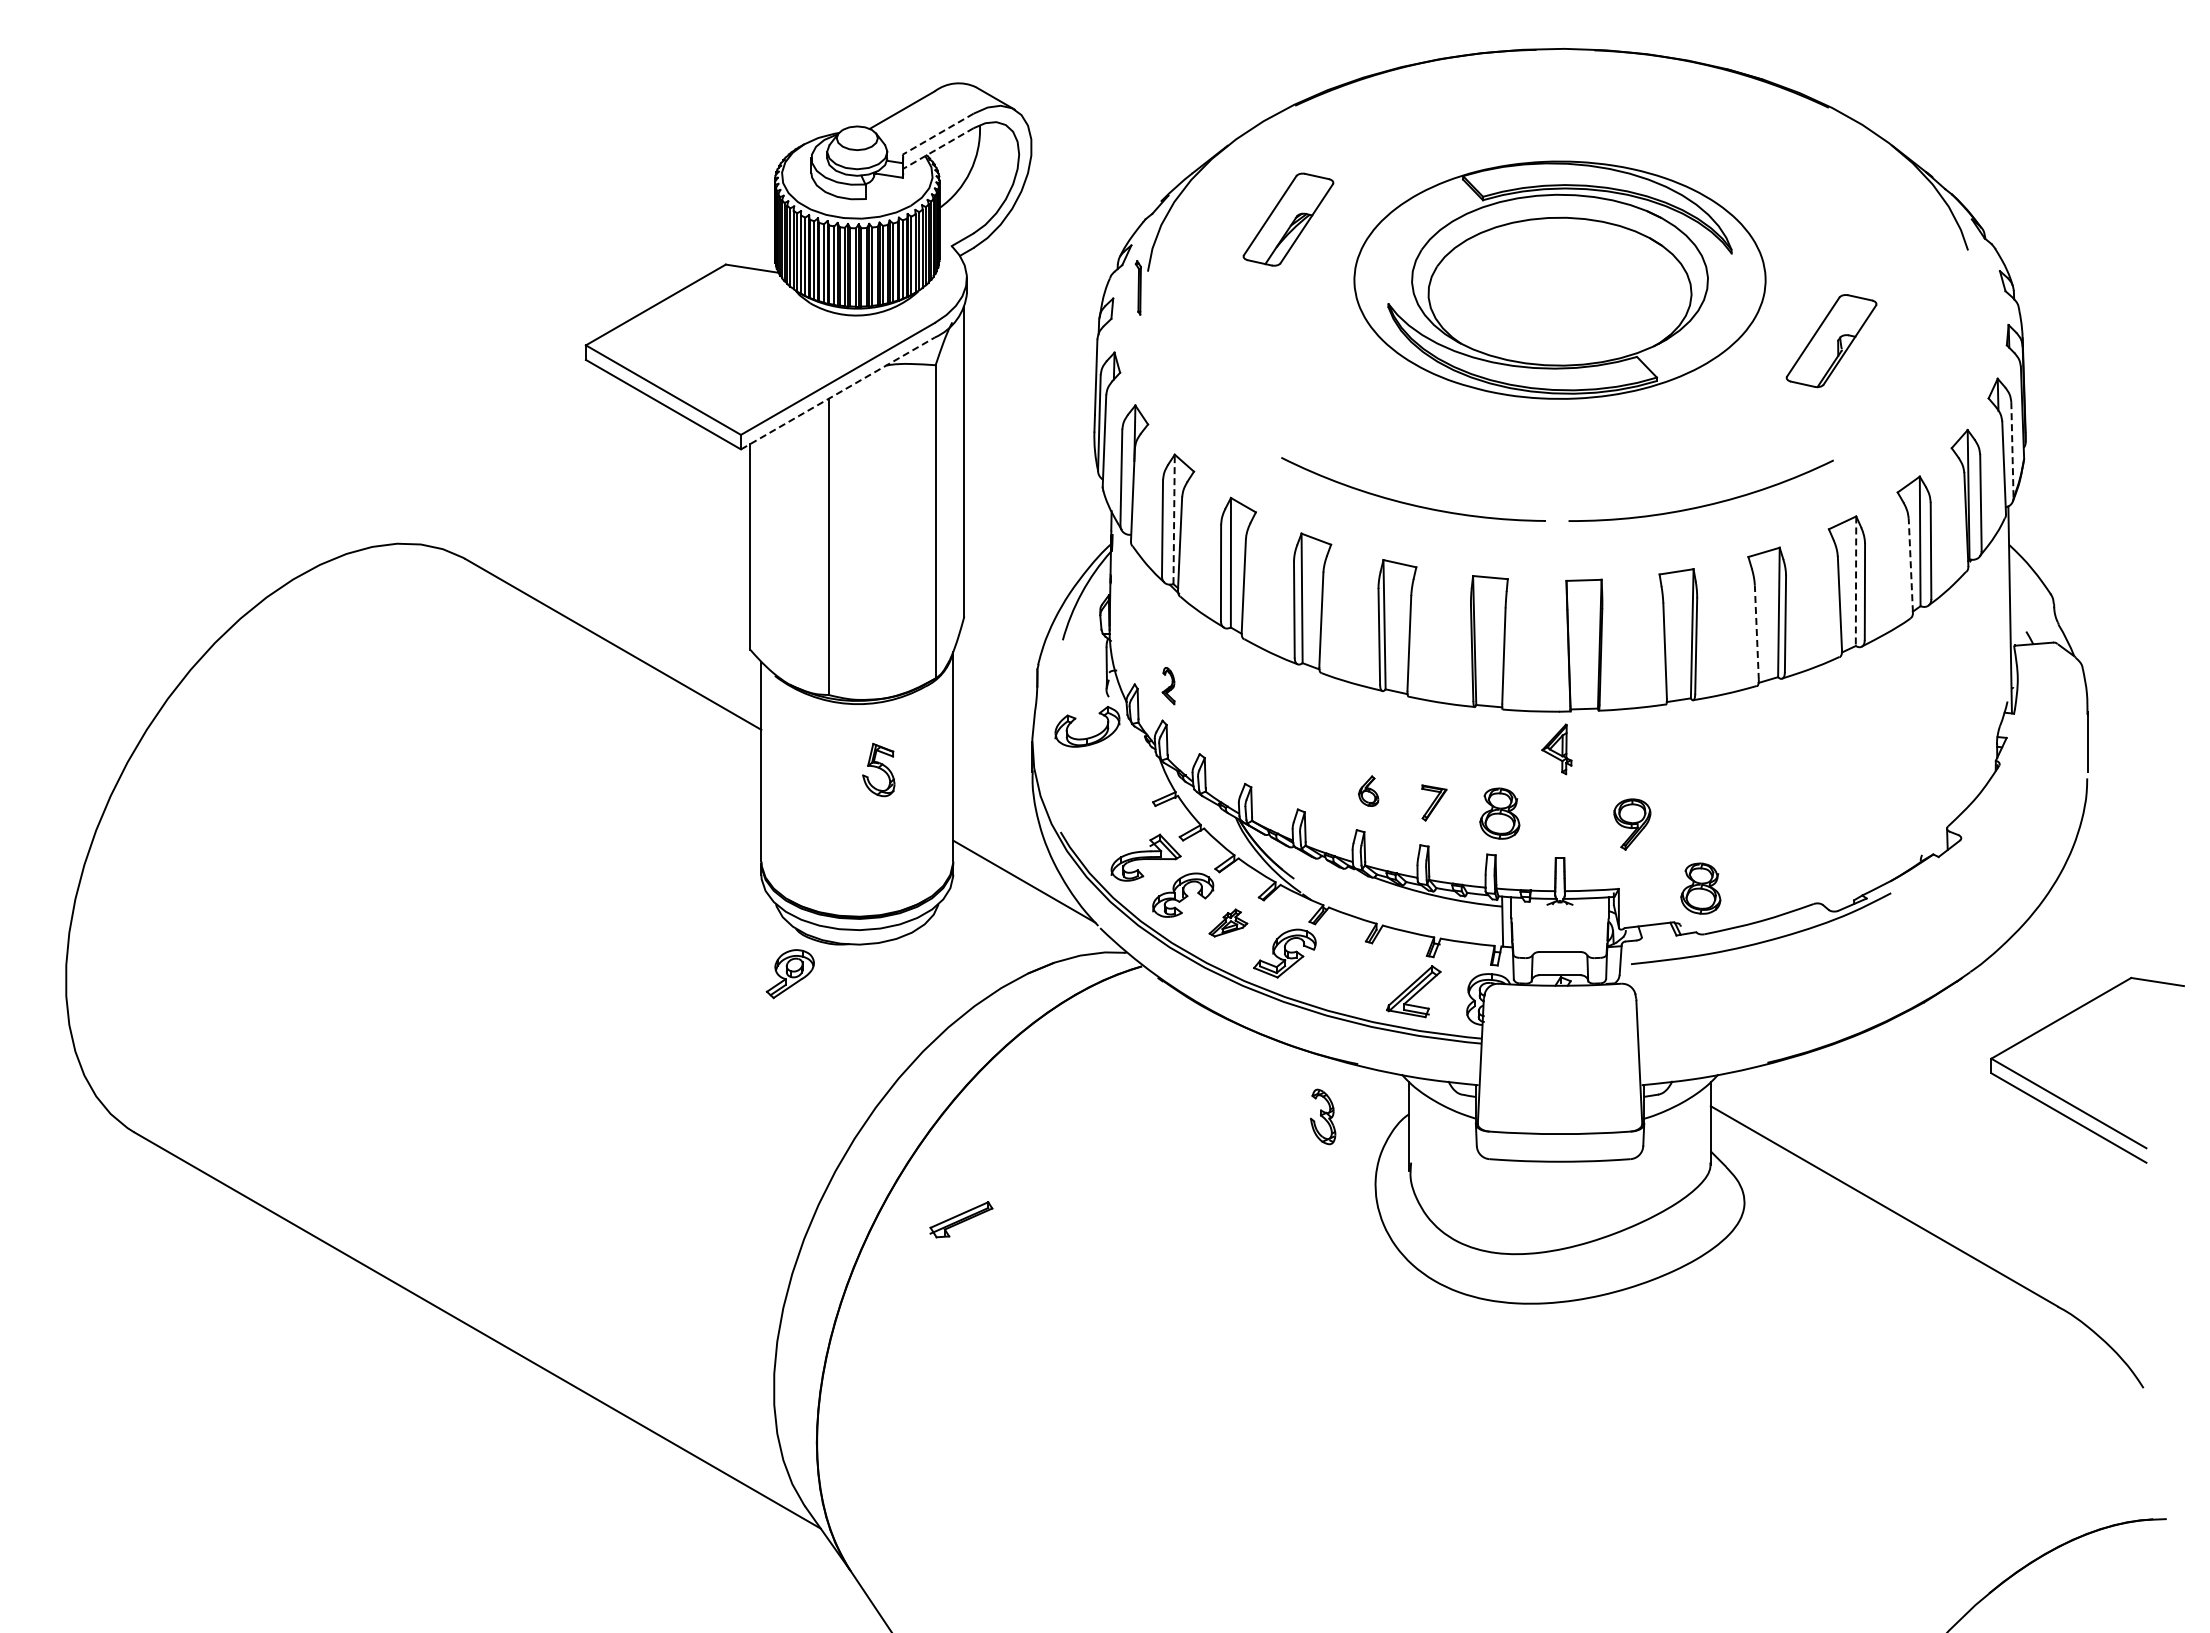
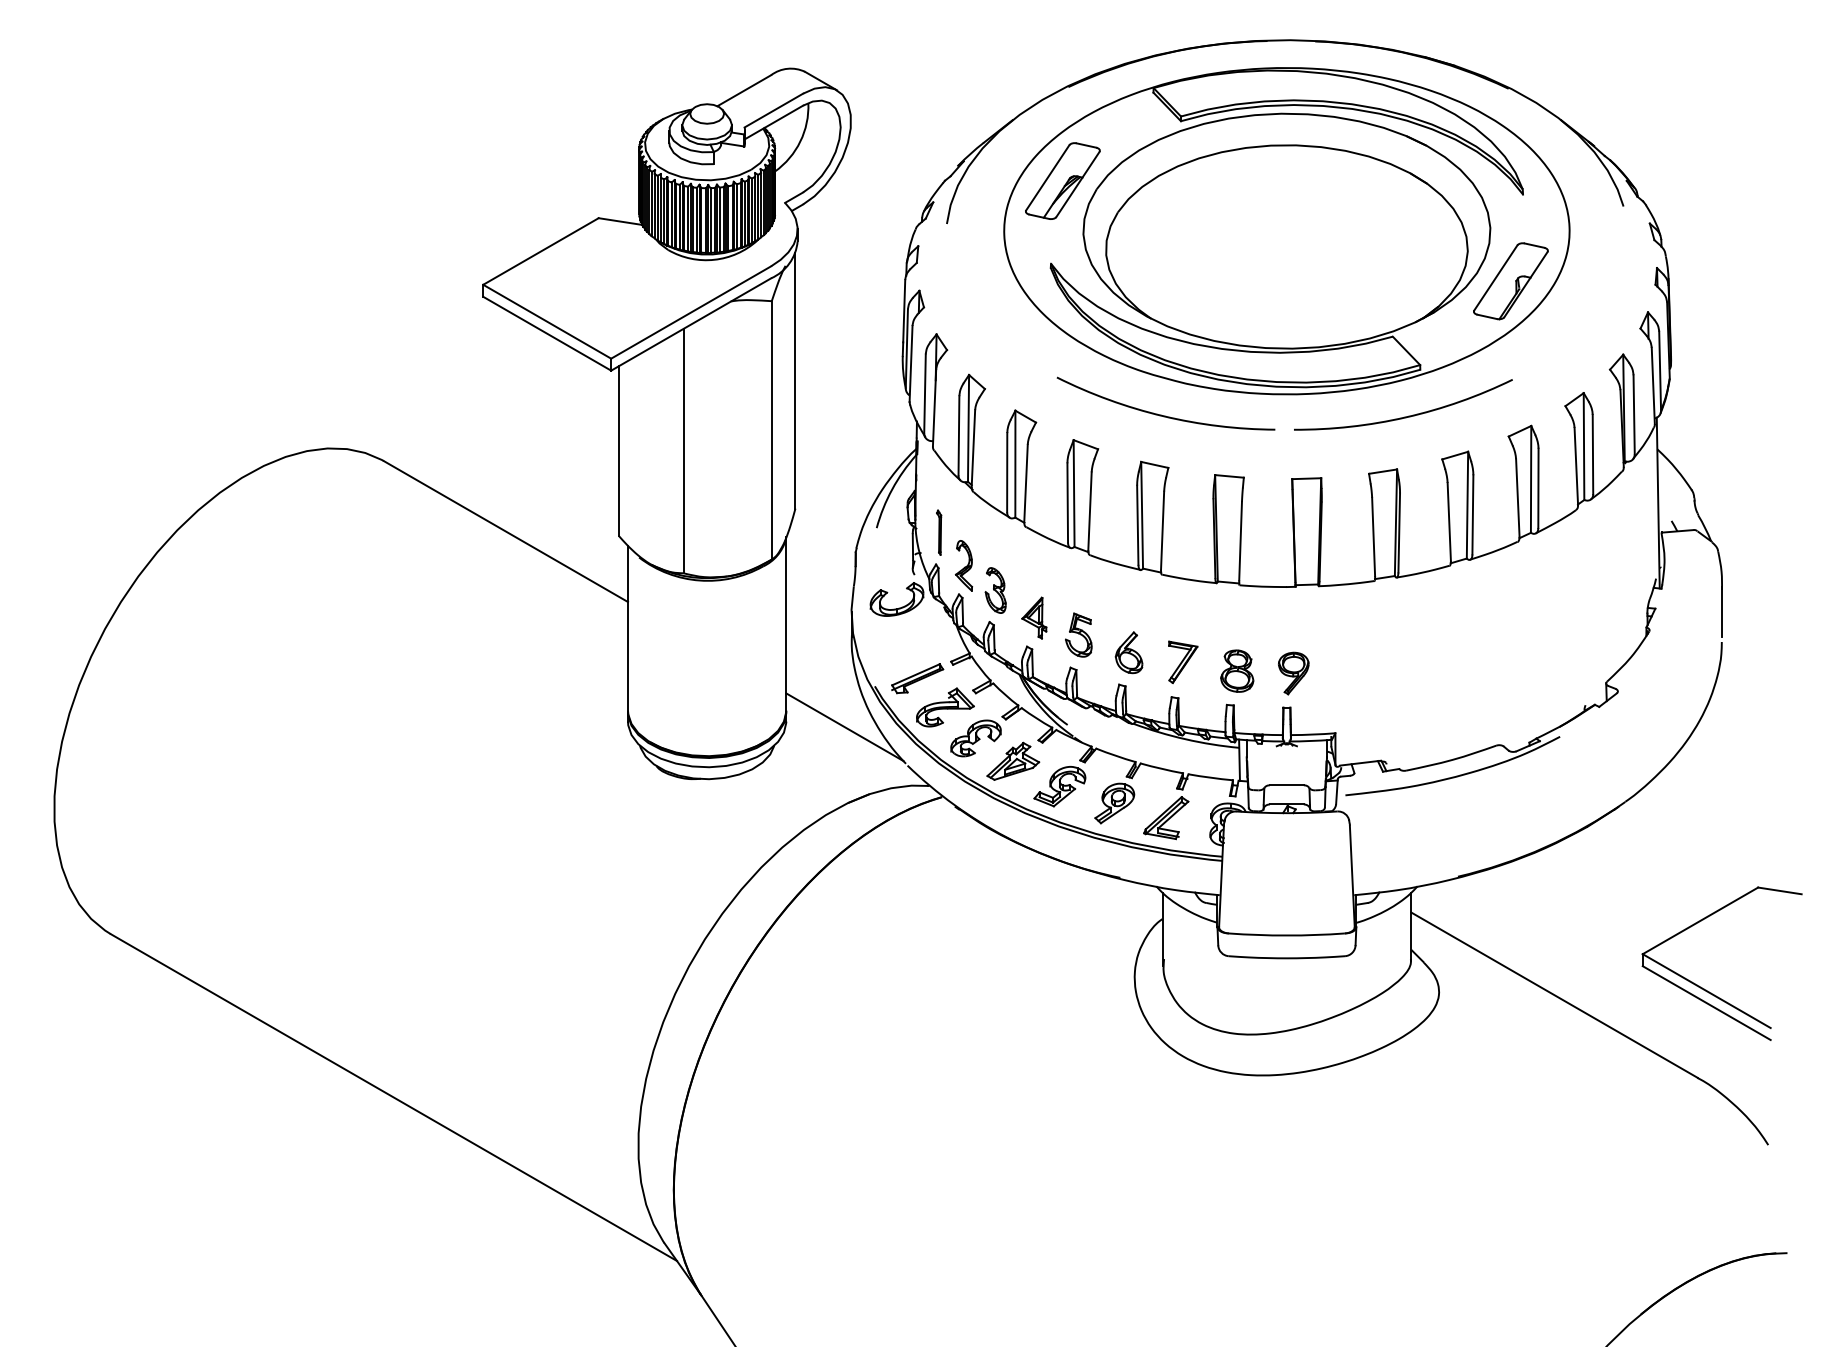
line: (938, 134) -> (774, 110), dashed -> solid
line: (938, 148) -> (774, 122), dashed -> solid
part: (1559, 279) -> (1286, 230), size x1.67
part: (1137, 287) -> (938, 532), moved
line: (837, 393) -> (690, 324), dashed -> solid
line: (2012, 450) -> (1660, 371), dashed -> solid
line: (1174, 519) -> (968, 428), dashed -> solid
line: (1910, 565) -> (1576, 466), dashed -> solid
line: (1856, 581) -> (1531, 479), dashed -> solid
line: (1756, 632) -> (1448, 521), dashed -> solid
part: (1168, 685) -> (963, 565), size x1.67
part: (1556, 749) -> (1034, 618), moved
part: (878, 769) -> (1078, 634), moved
part: (1368, 790) -> (1128, 652), size x1.67
part: (1434, 802) -> (1183, 661), size x1.43
part: (1632, 824) -> (1293, 673), moved
part: (1700, 888) -> (1402, 732), removed
part: (1228, 922) -> (1013, 760), size x1.67
part: (789, 974) -> (1114, 803), moved
part: (2071, 1103) -> (1708, 991), moved
part: (1323, 1116) -> (996, 590), moved
part: (961, 1219) -> (917, 678), moved

